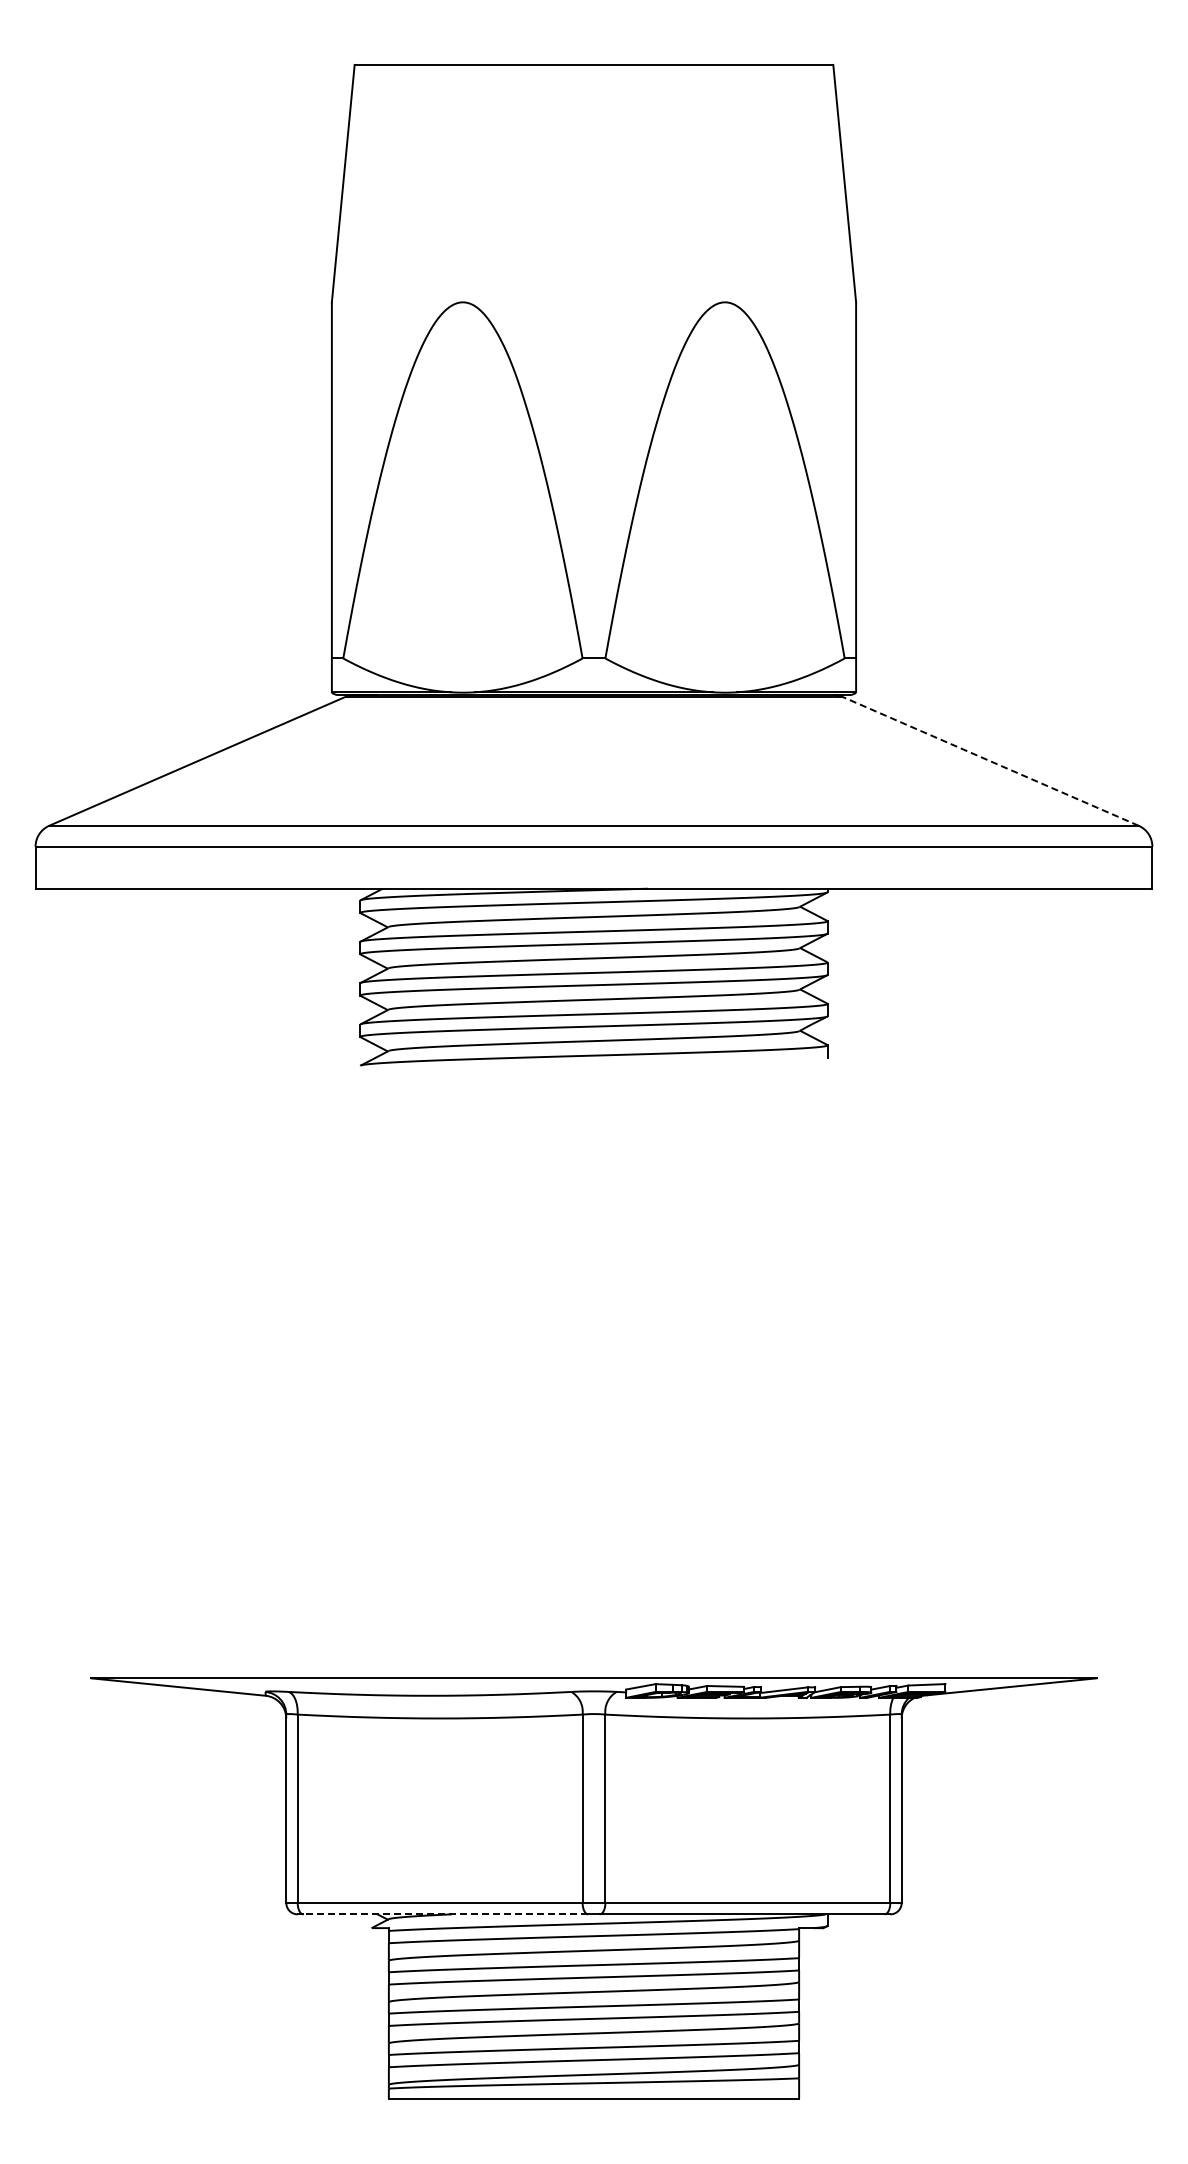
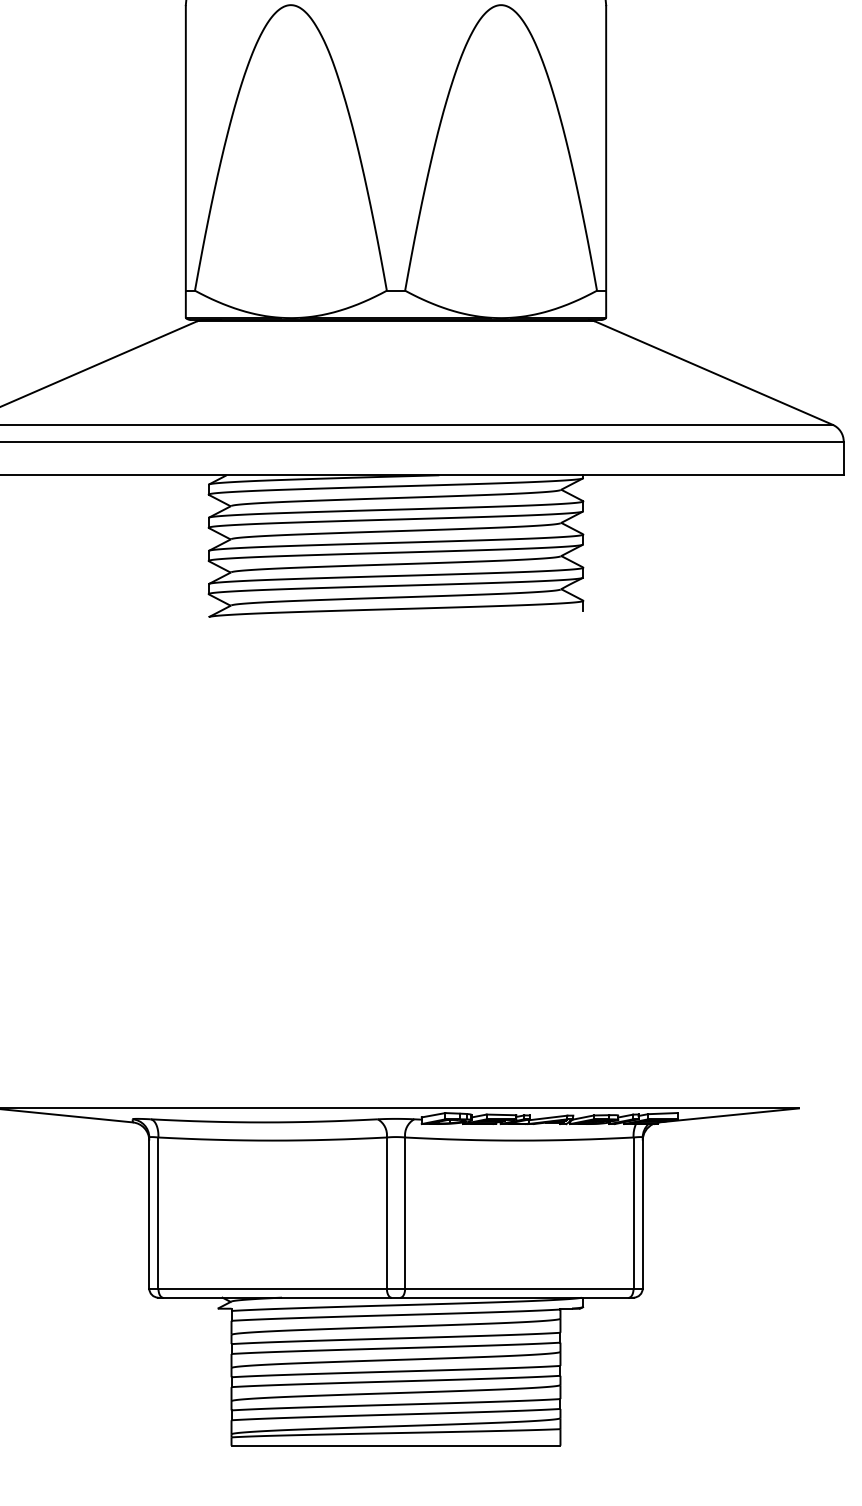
line: (990, 761) -> (713, 373), dashed -> solid
line: (445, 1914) -> (276, 1297), dashed -> solid

